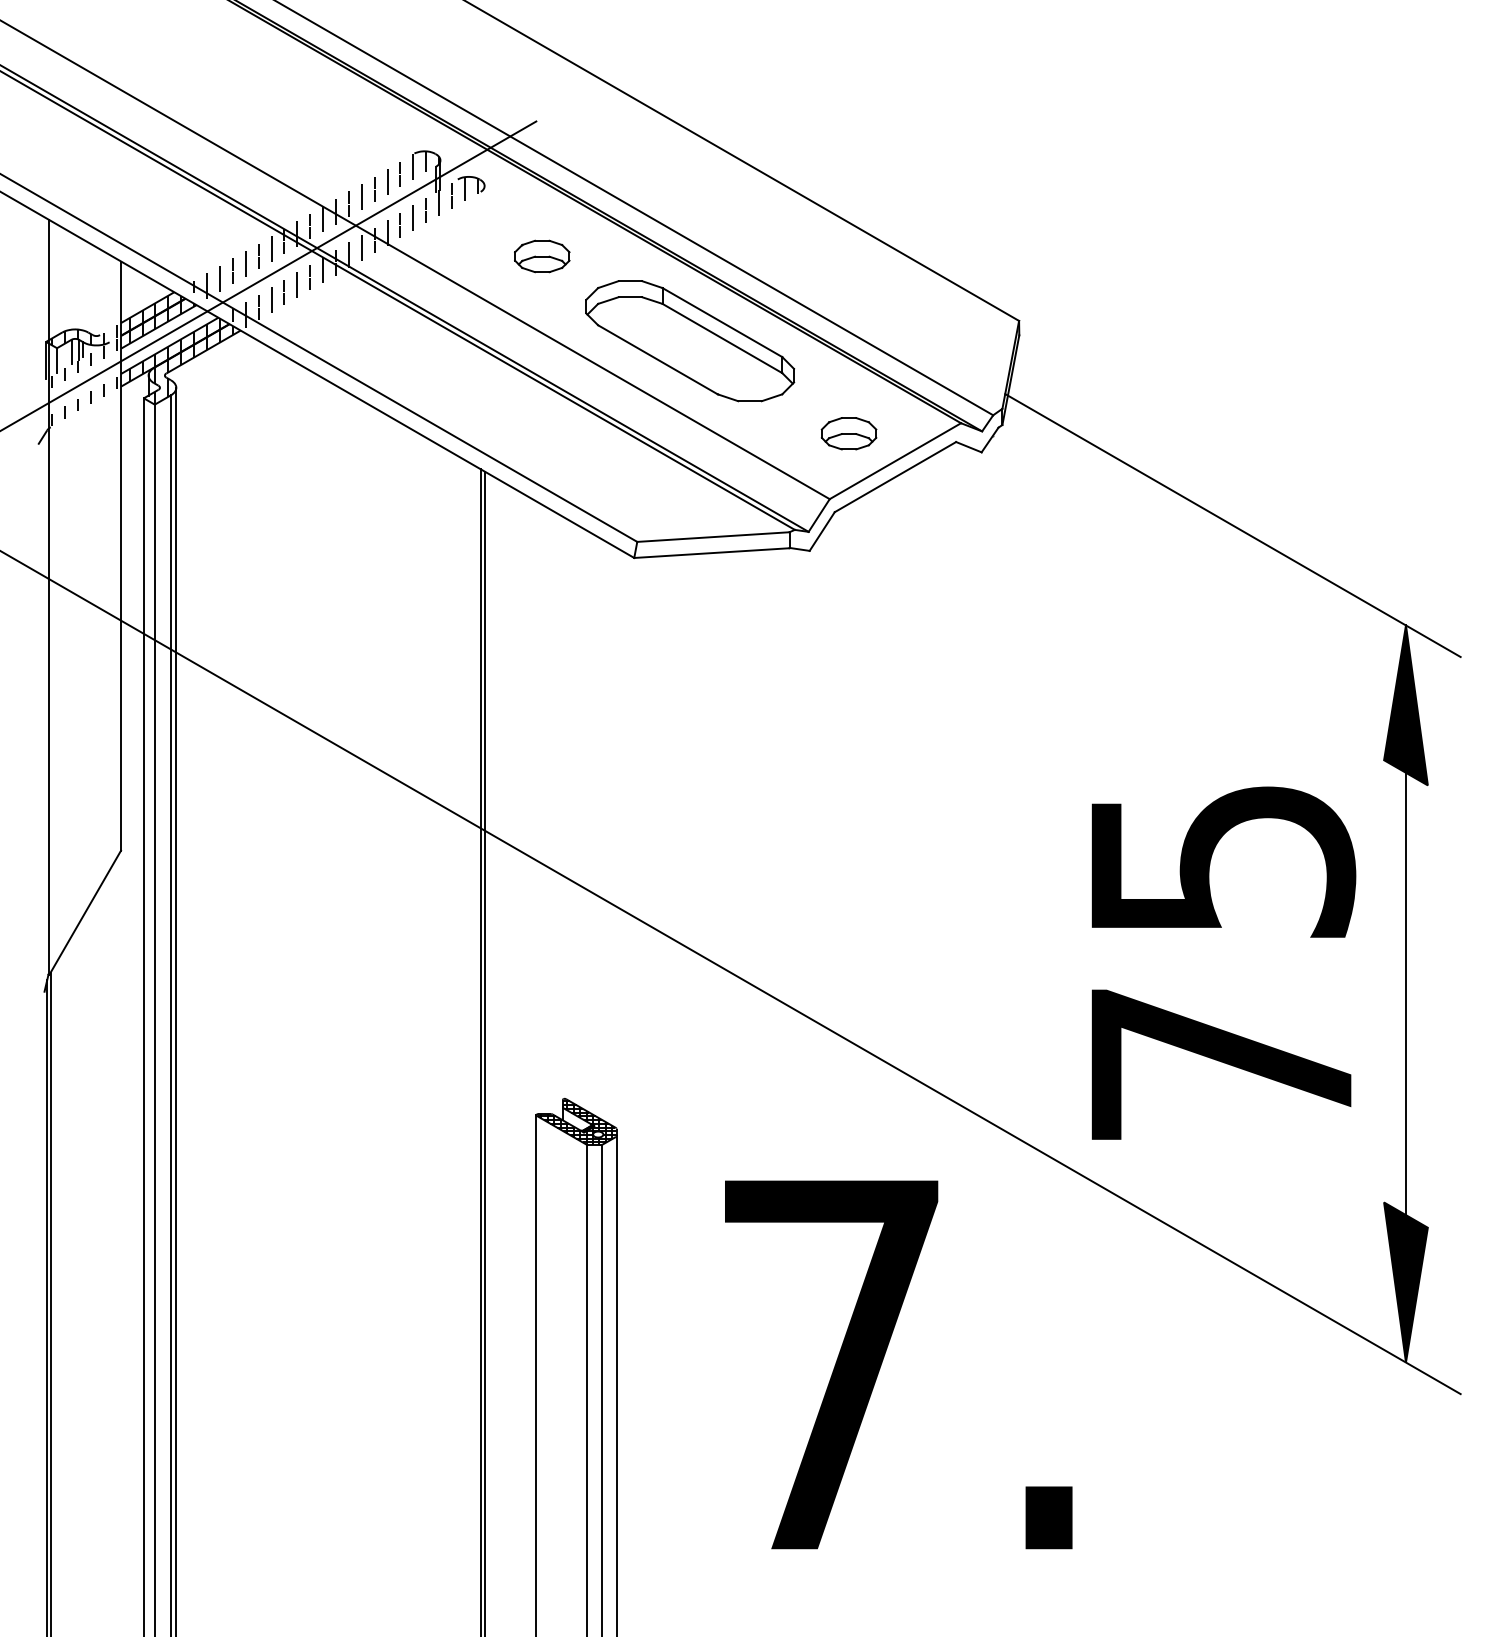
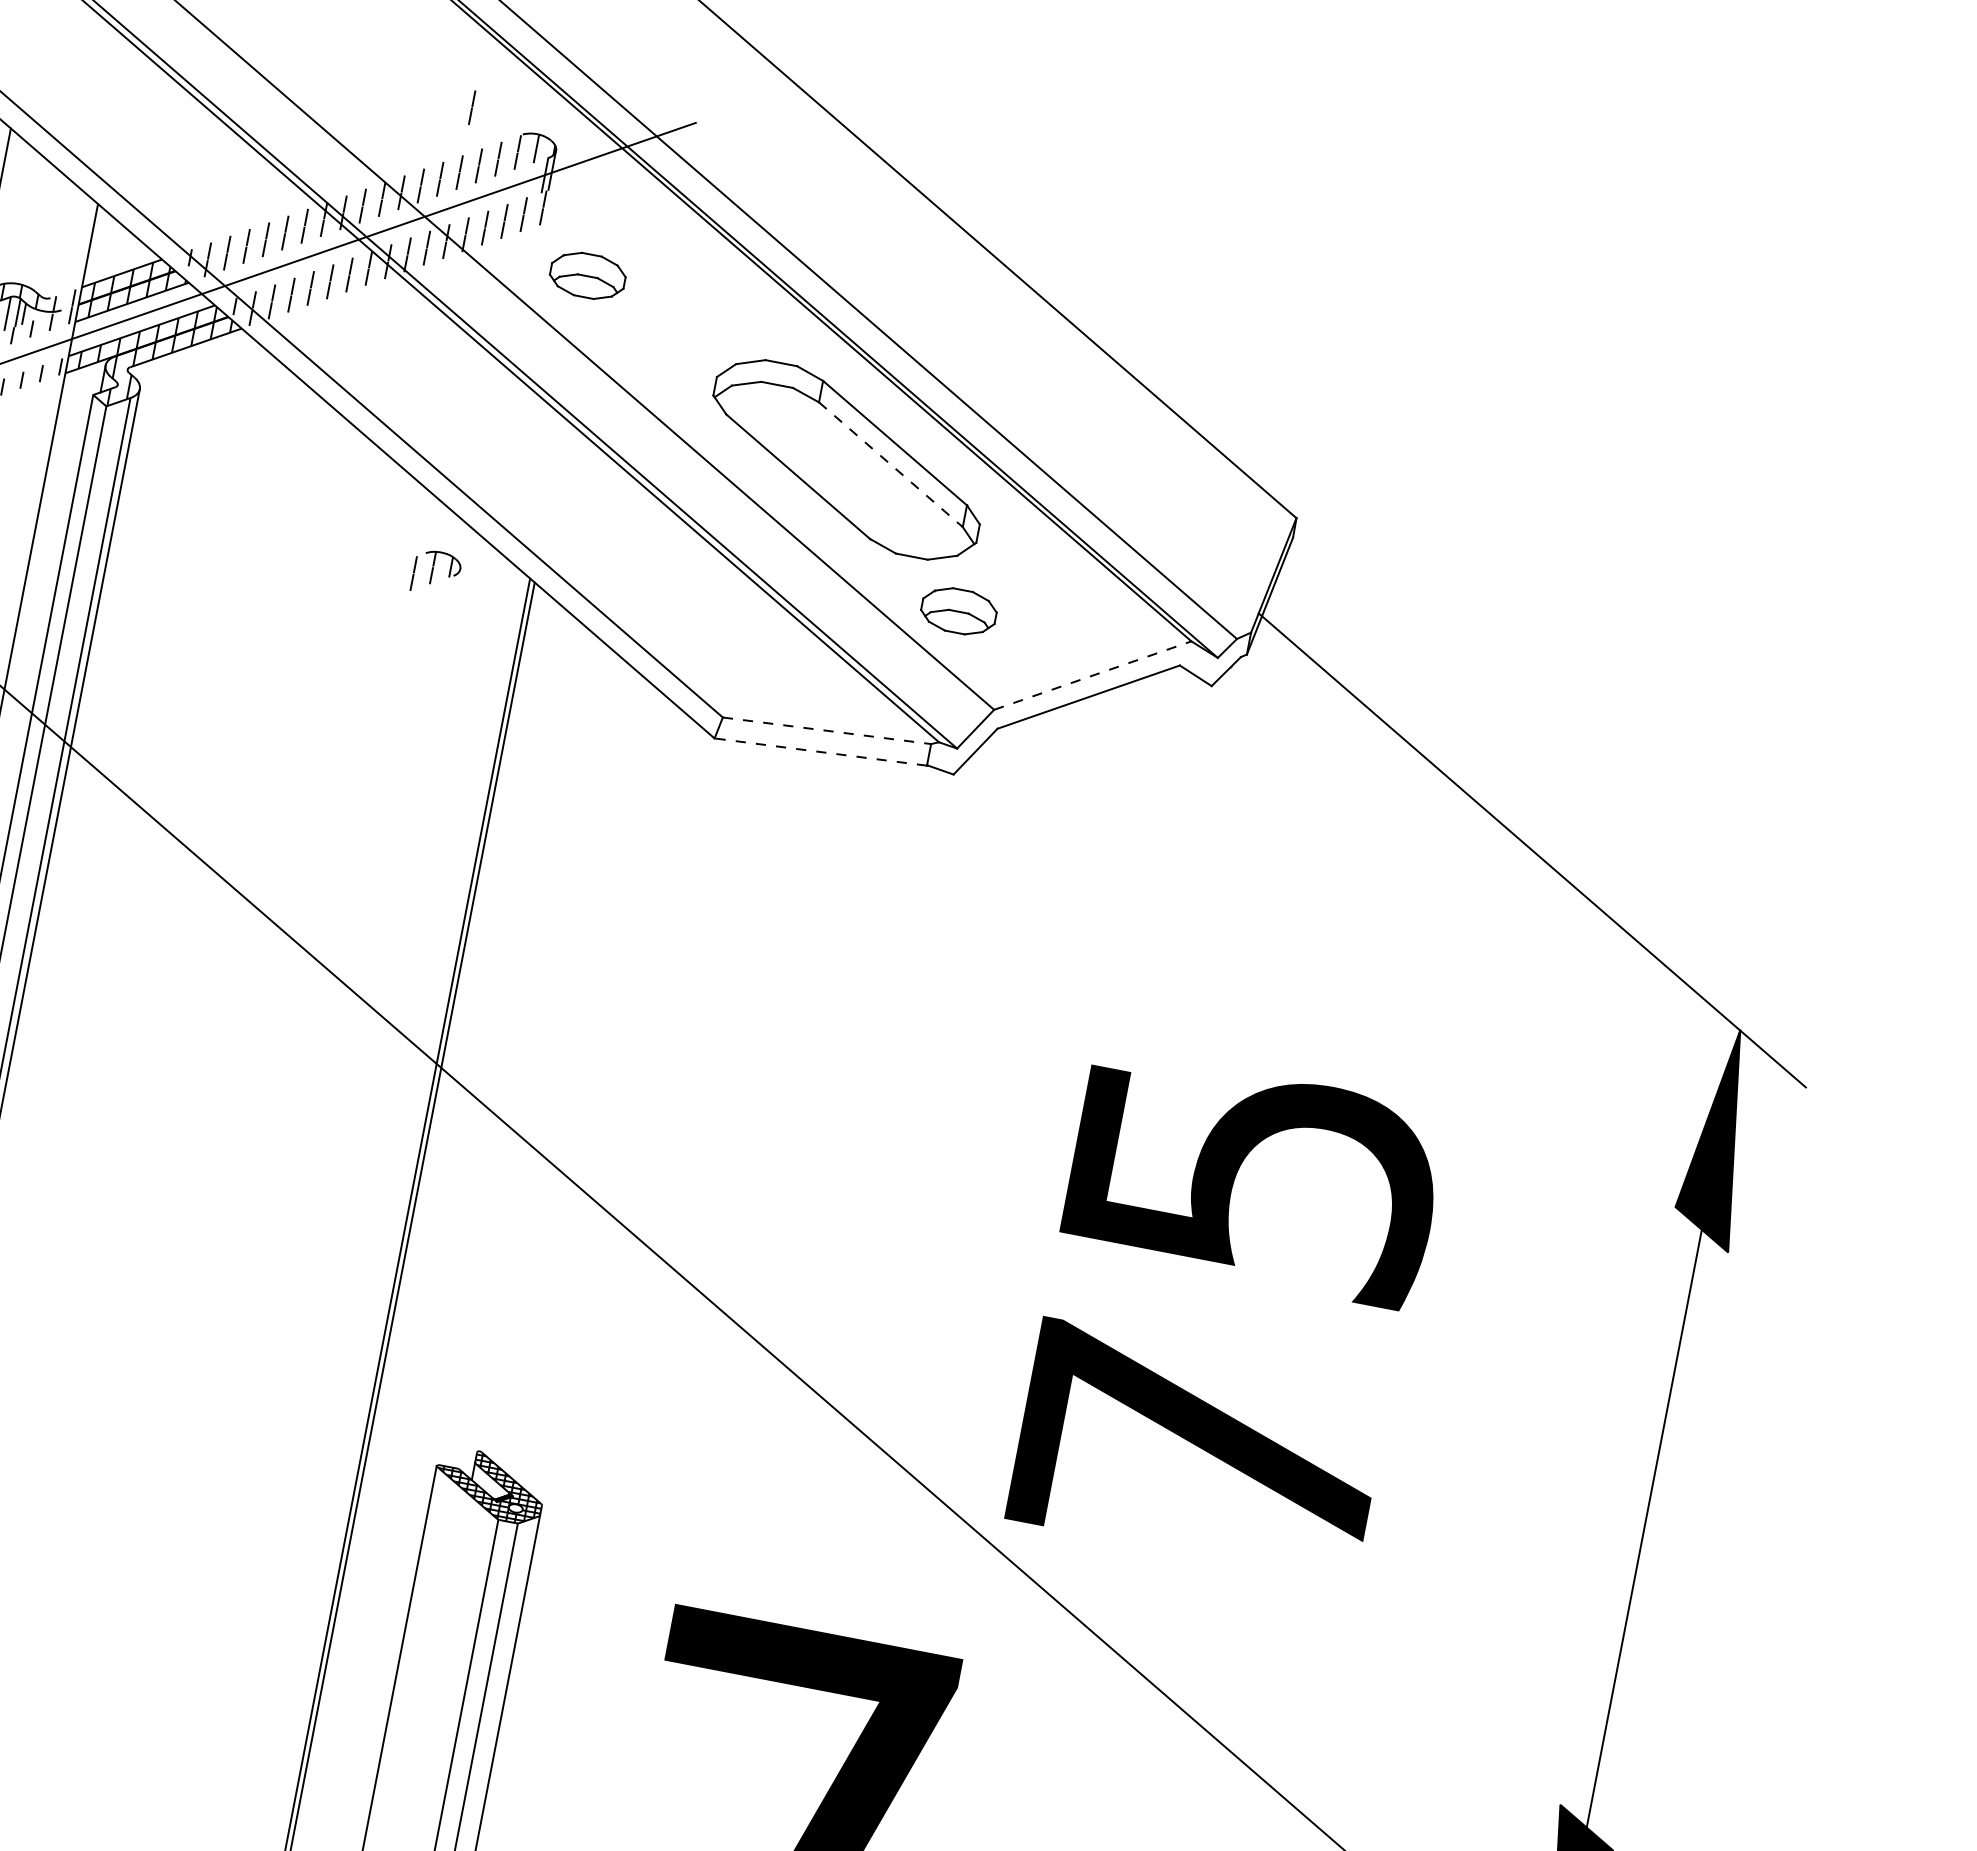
line: (374, 140) -> (472, 106), added
part: (468, 192) -> (436, 573), moved
part: (542, 256) -> (588, 276), moved
line: (722, 338) -> (891, 464), solid -> dashed
part: (848, 433) -> (958, 610), moved
line: (895, 461) -> (1092, 676), solid -> dashed
line: (713, 537) -> (827, 731), solid -> dashed
line: (711, 553) -> (820, 752), solid -> dashed
text: (1223, 962) -> (1228, 1313), moved

